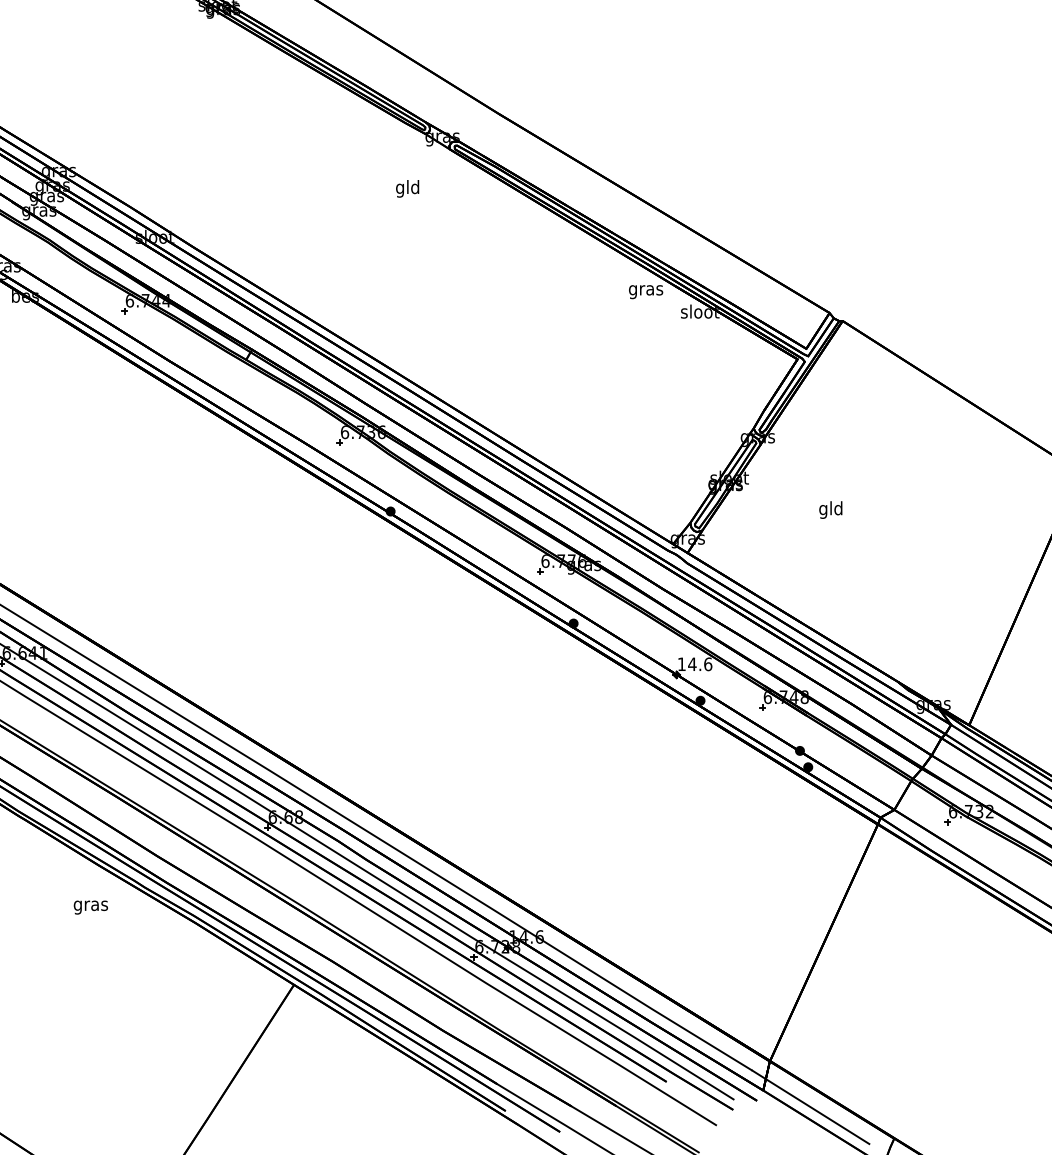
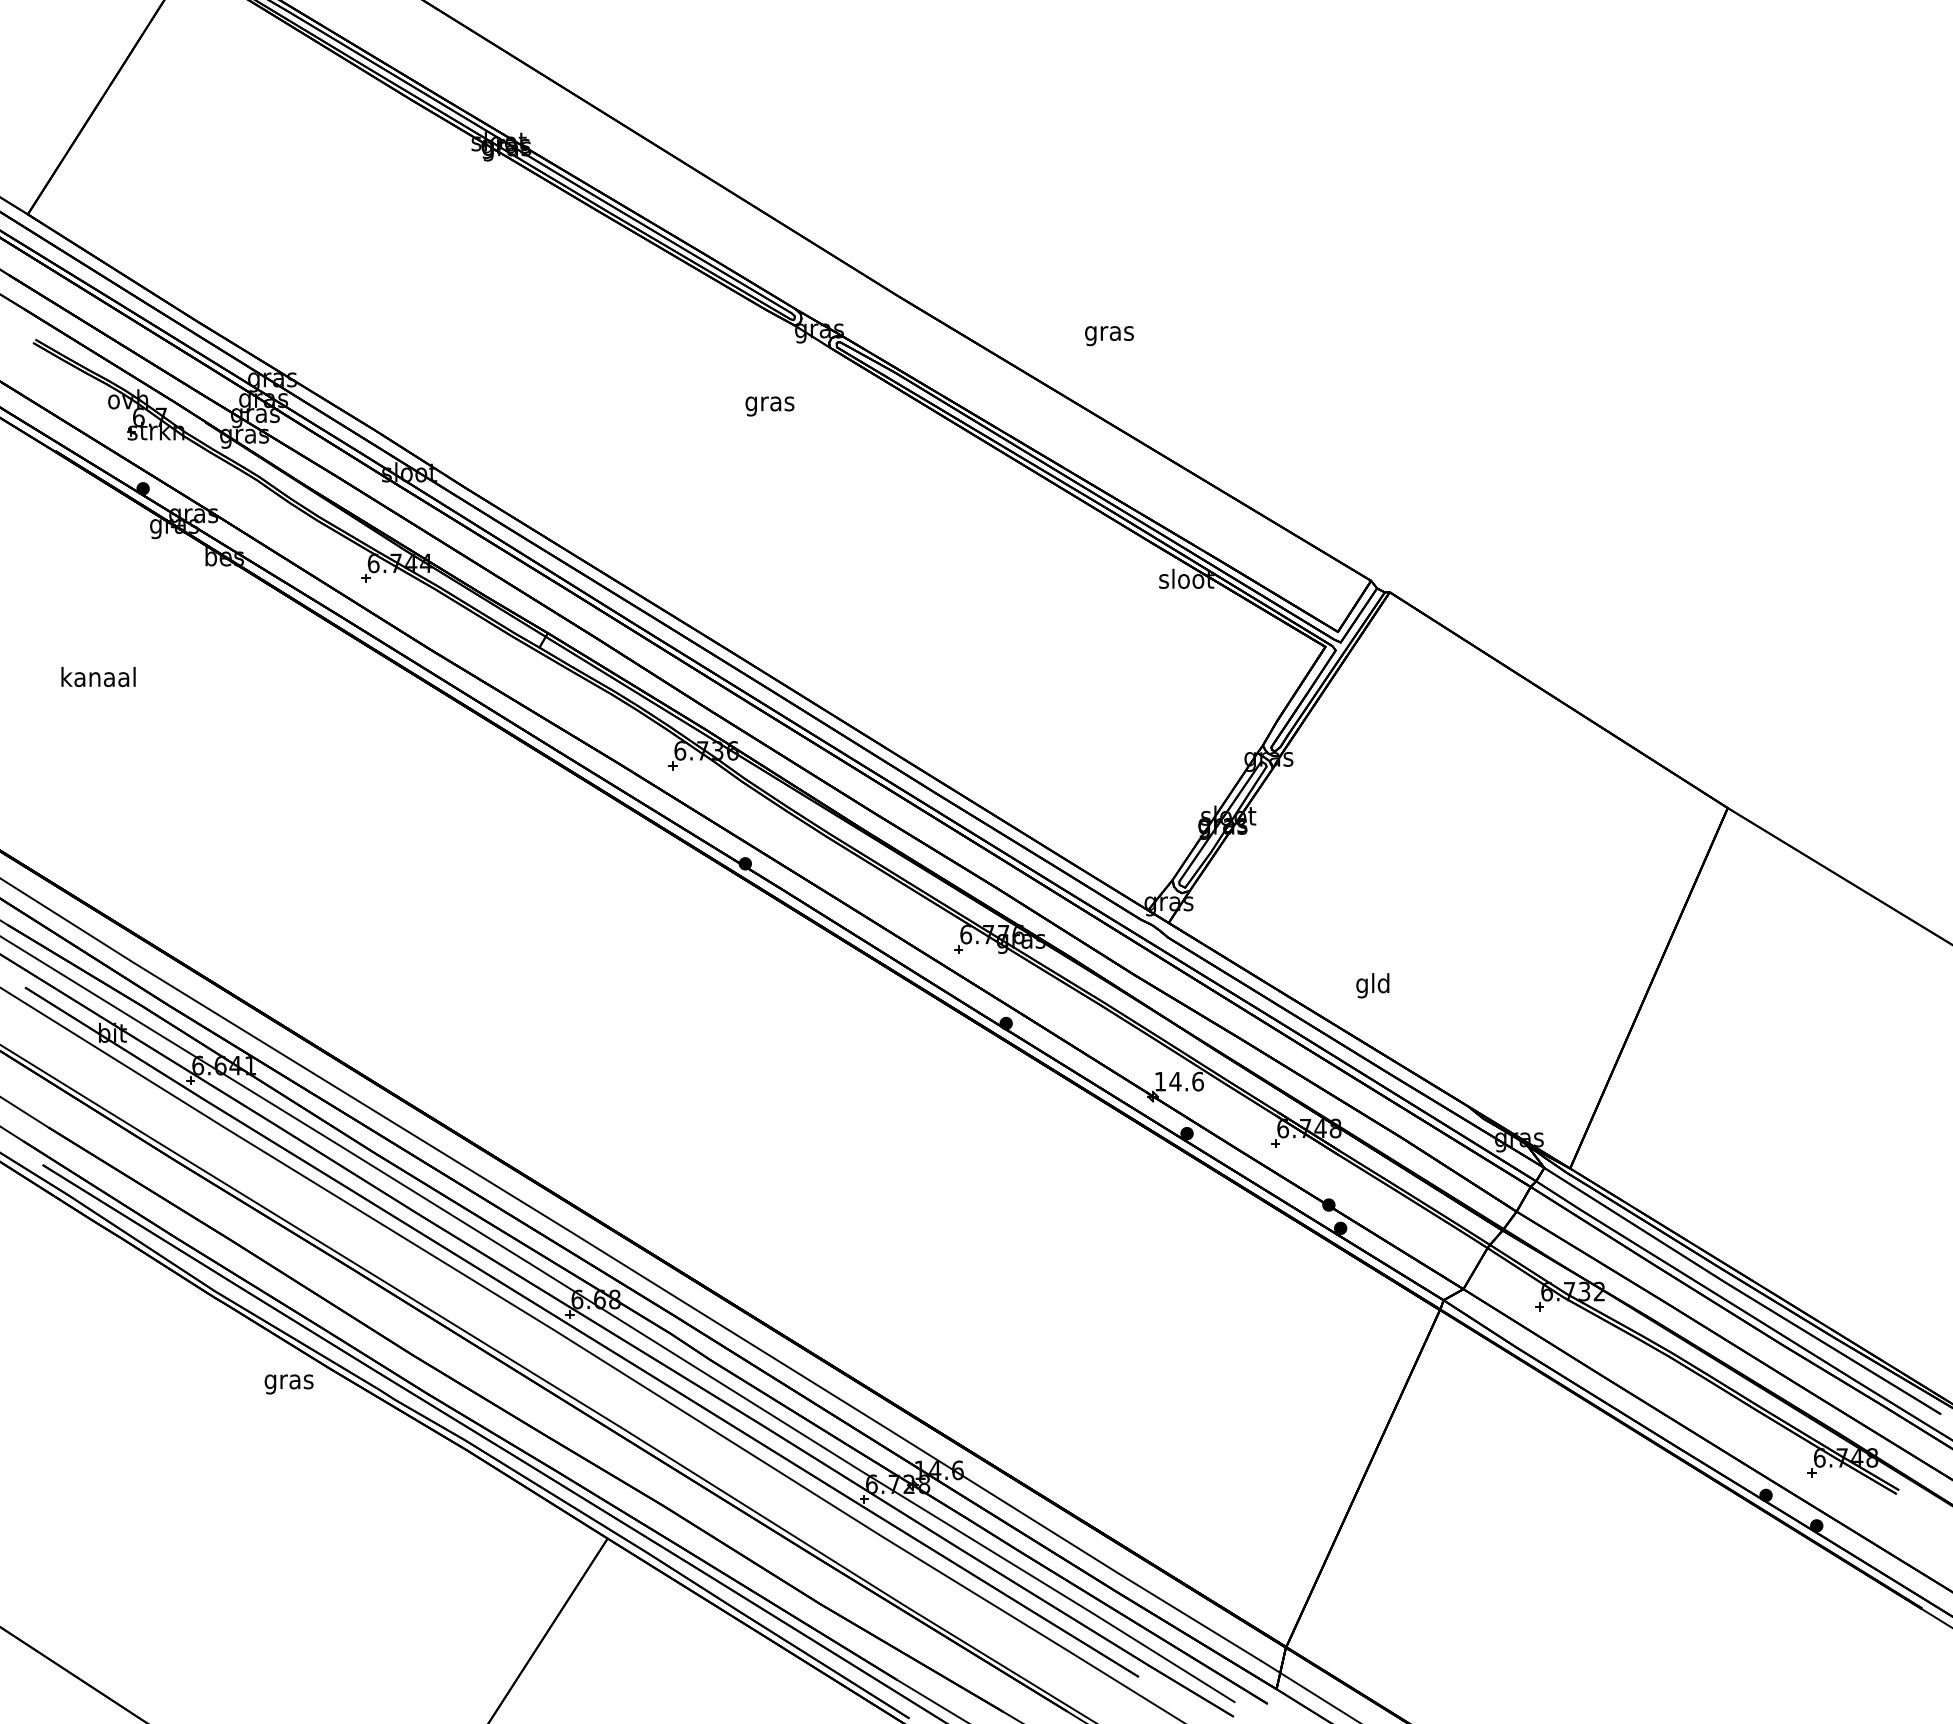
text: (407, 188) -> (769, 403), gld -> gras
text: (646, 292) -> (1109, 336), moved
text: (830, 509) -> (1372, 985), moved
text: (90, 907) -> (288, 1384), moved

